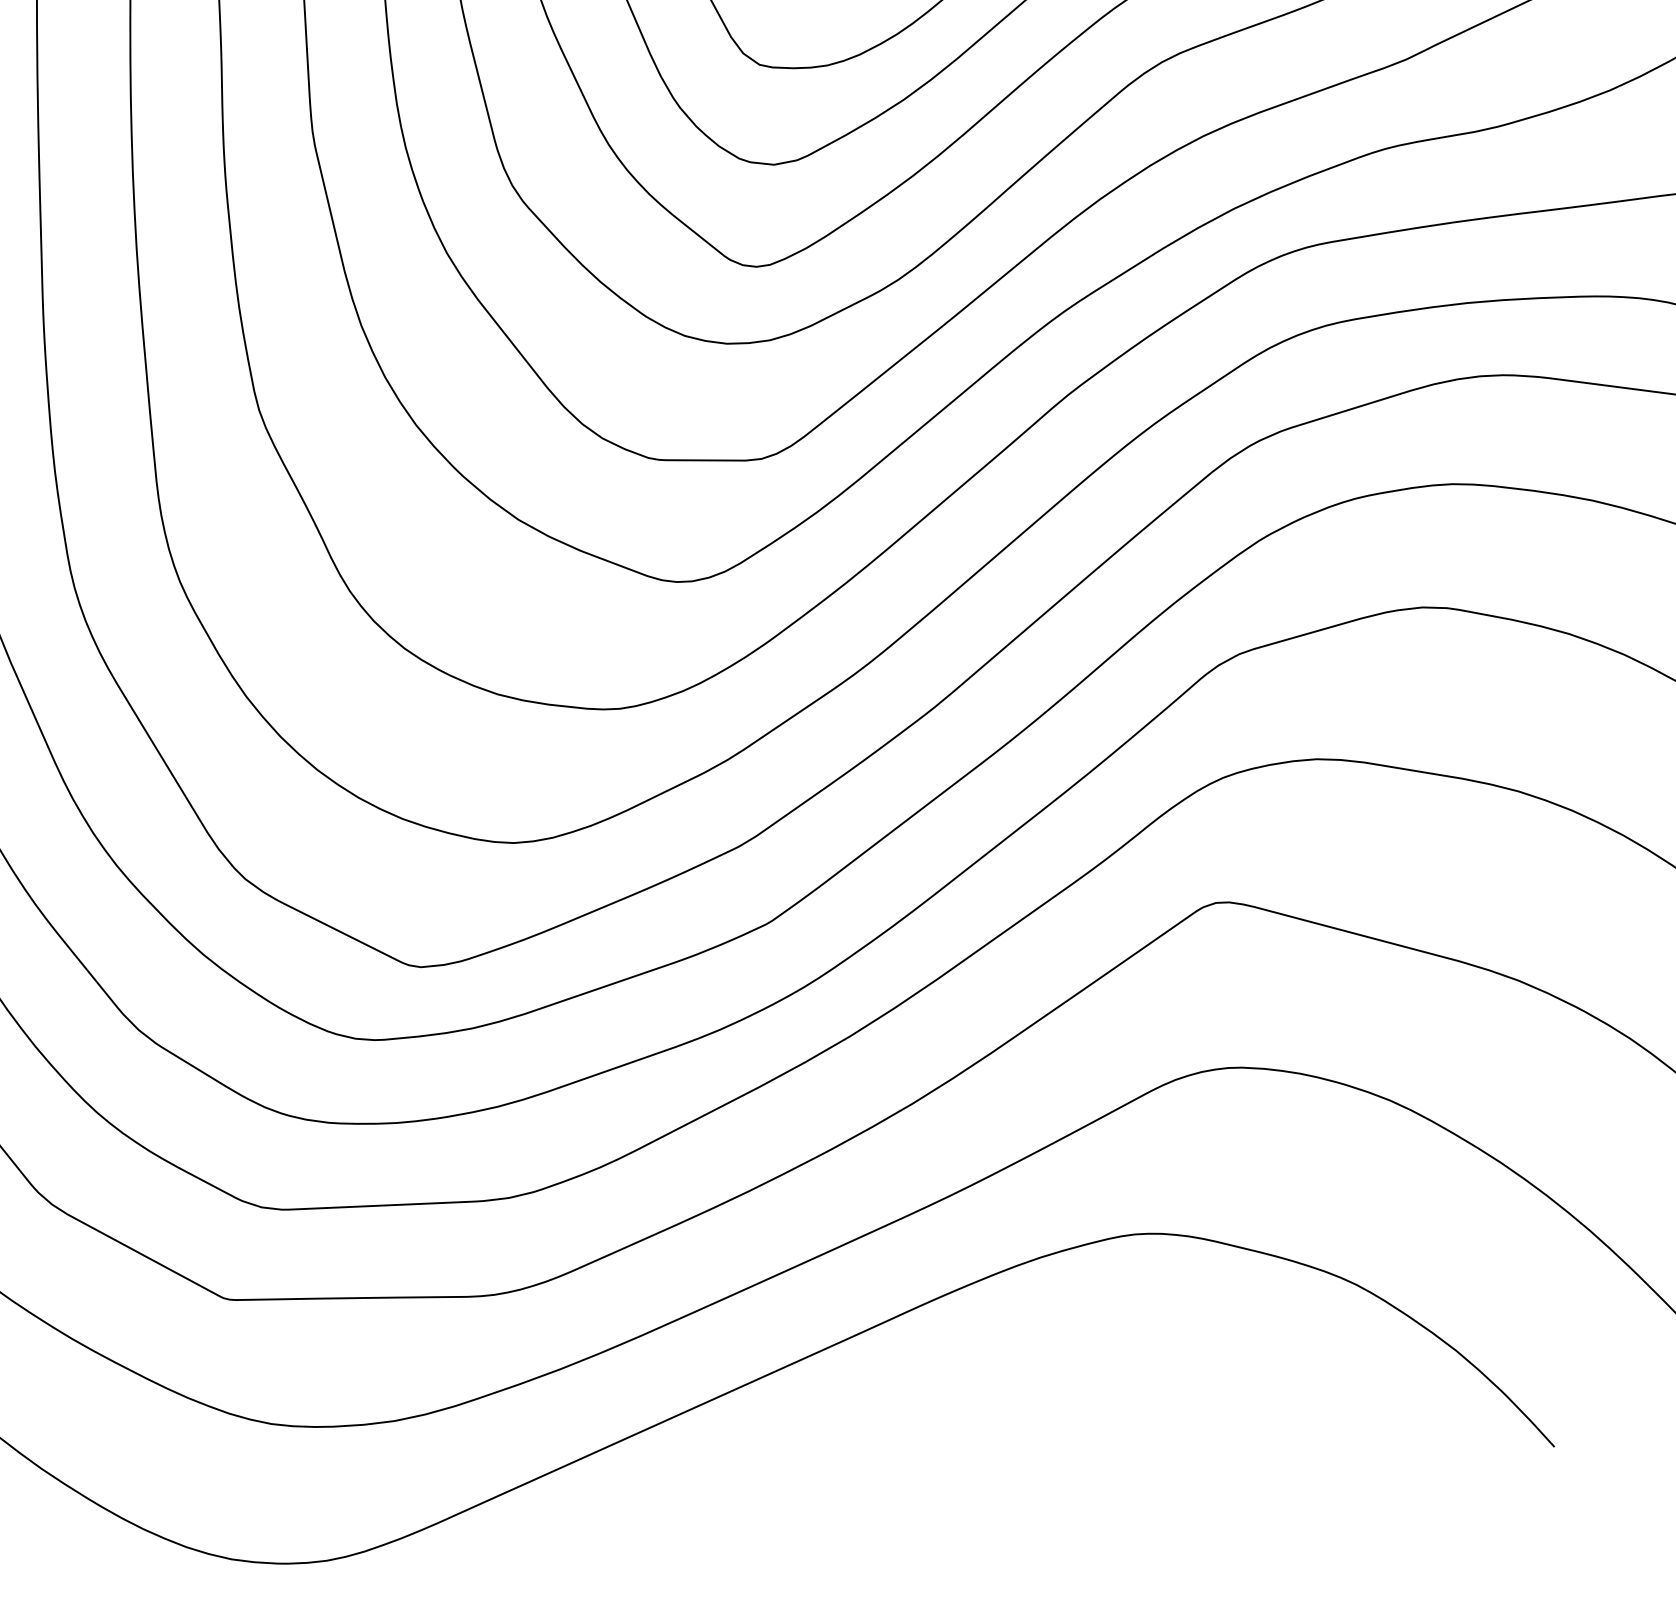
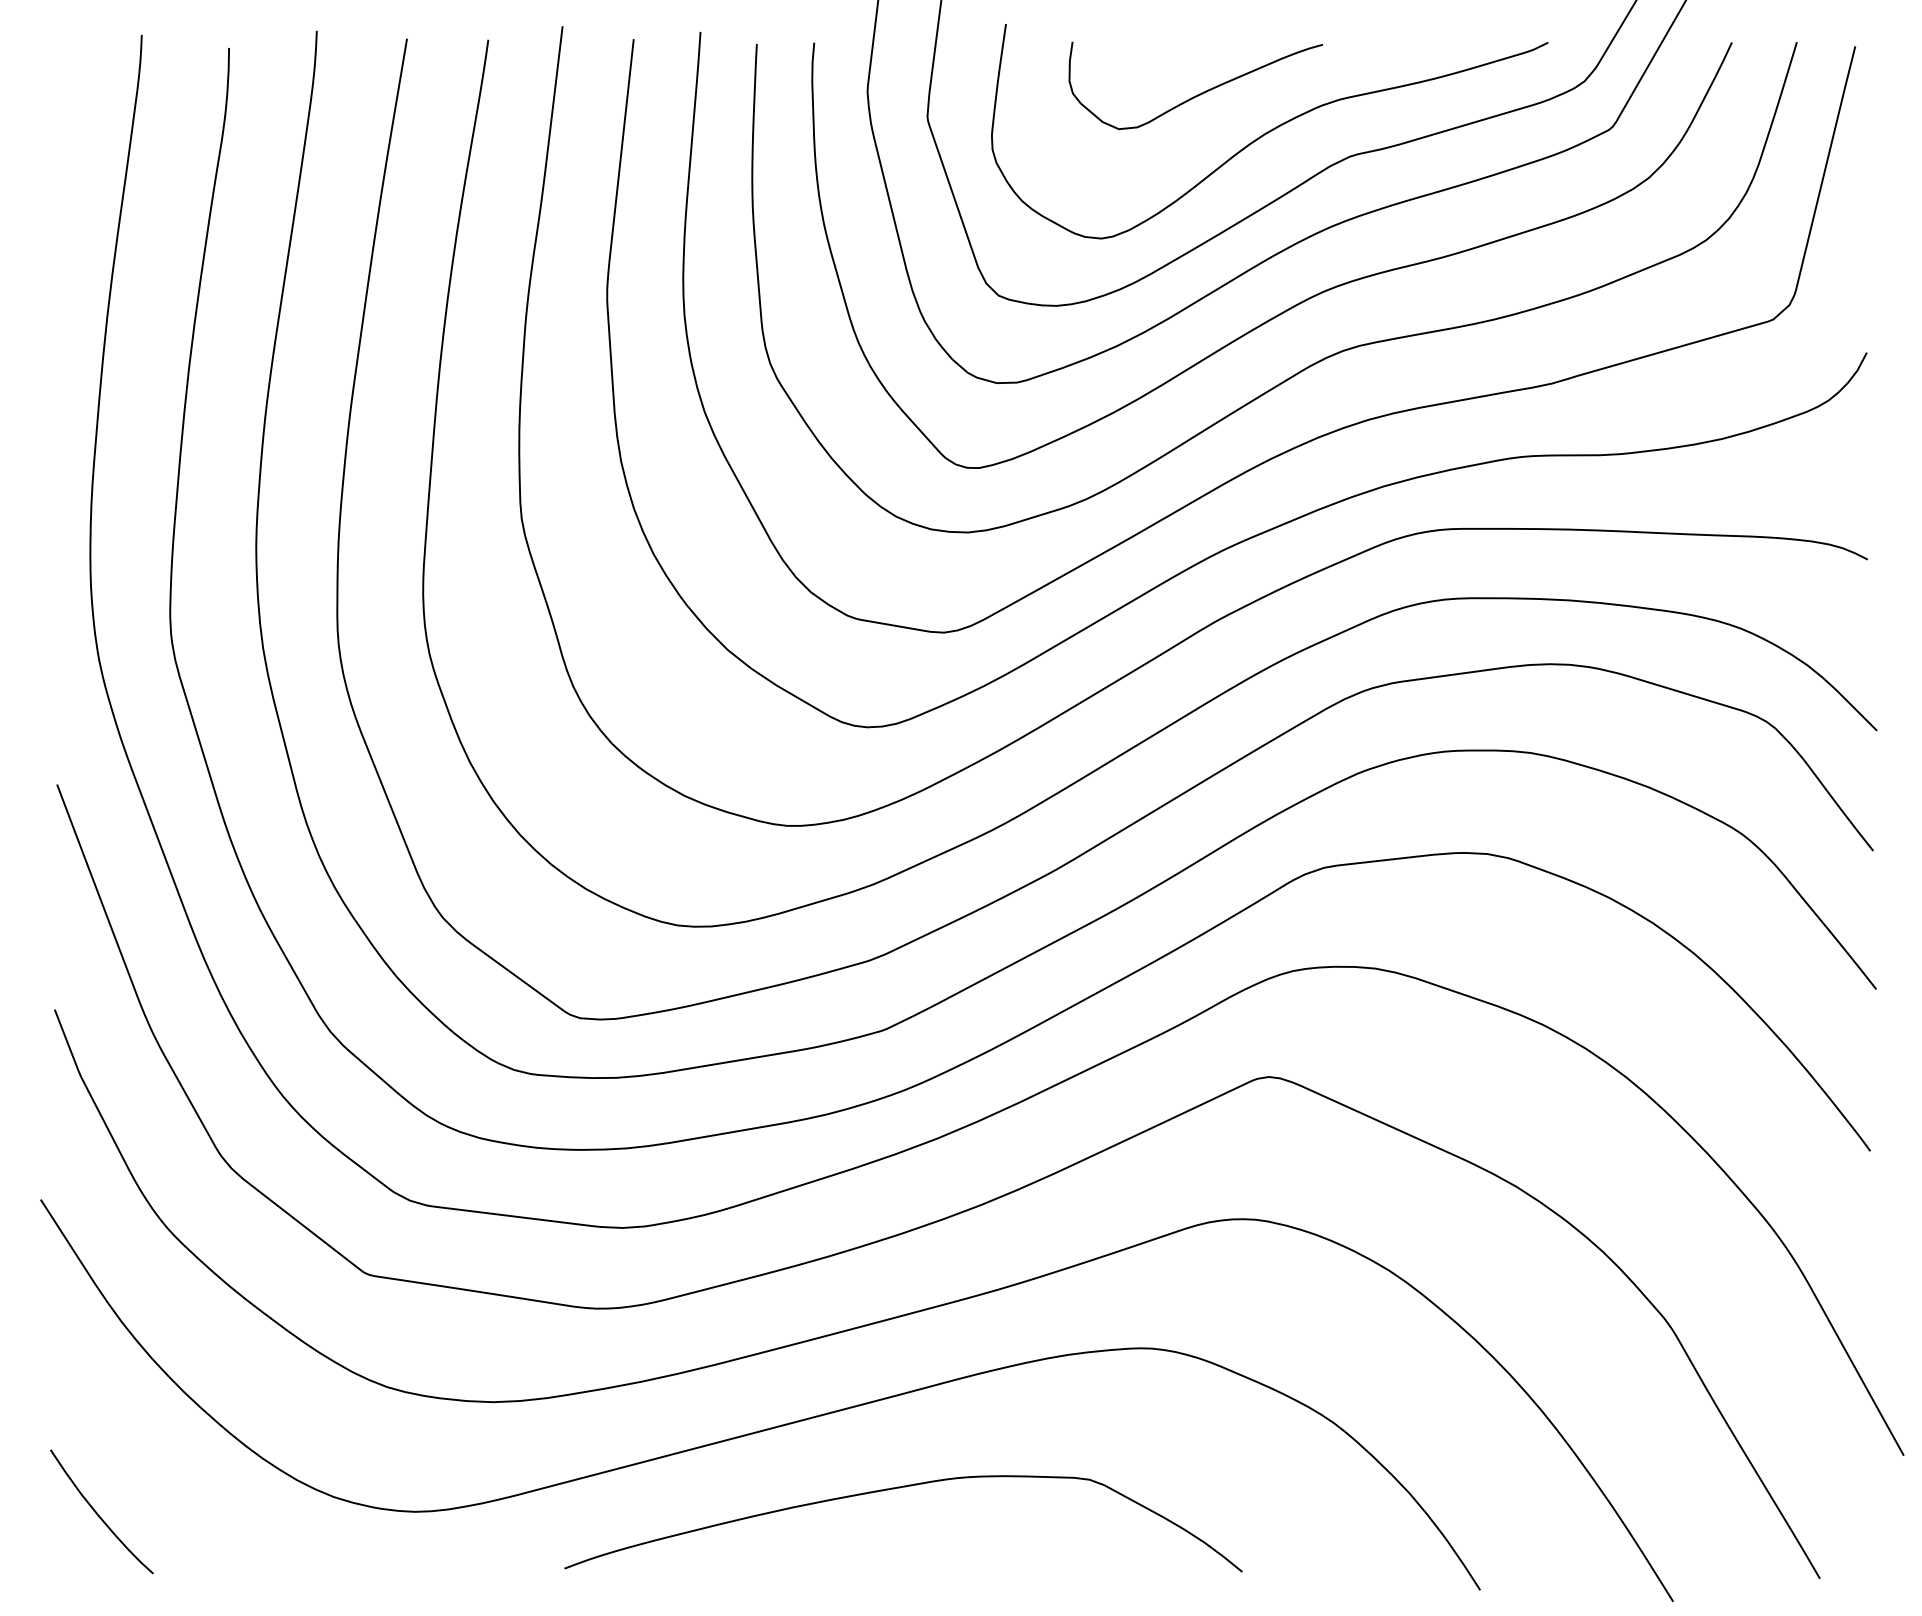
curve: (875, 1441) -> (900, 1488), added

